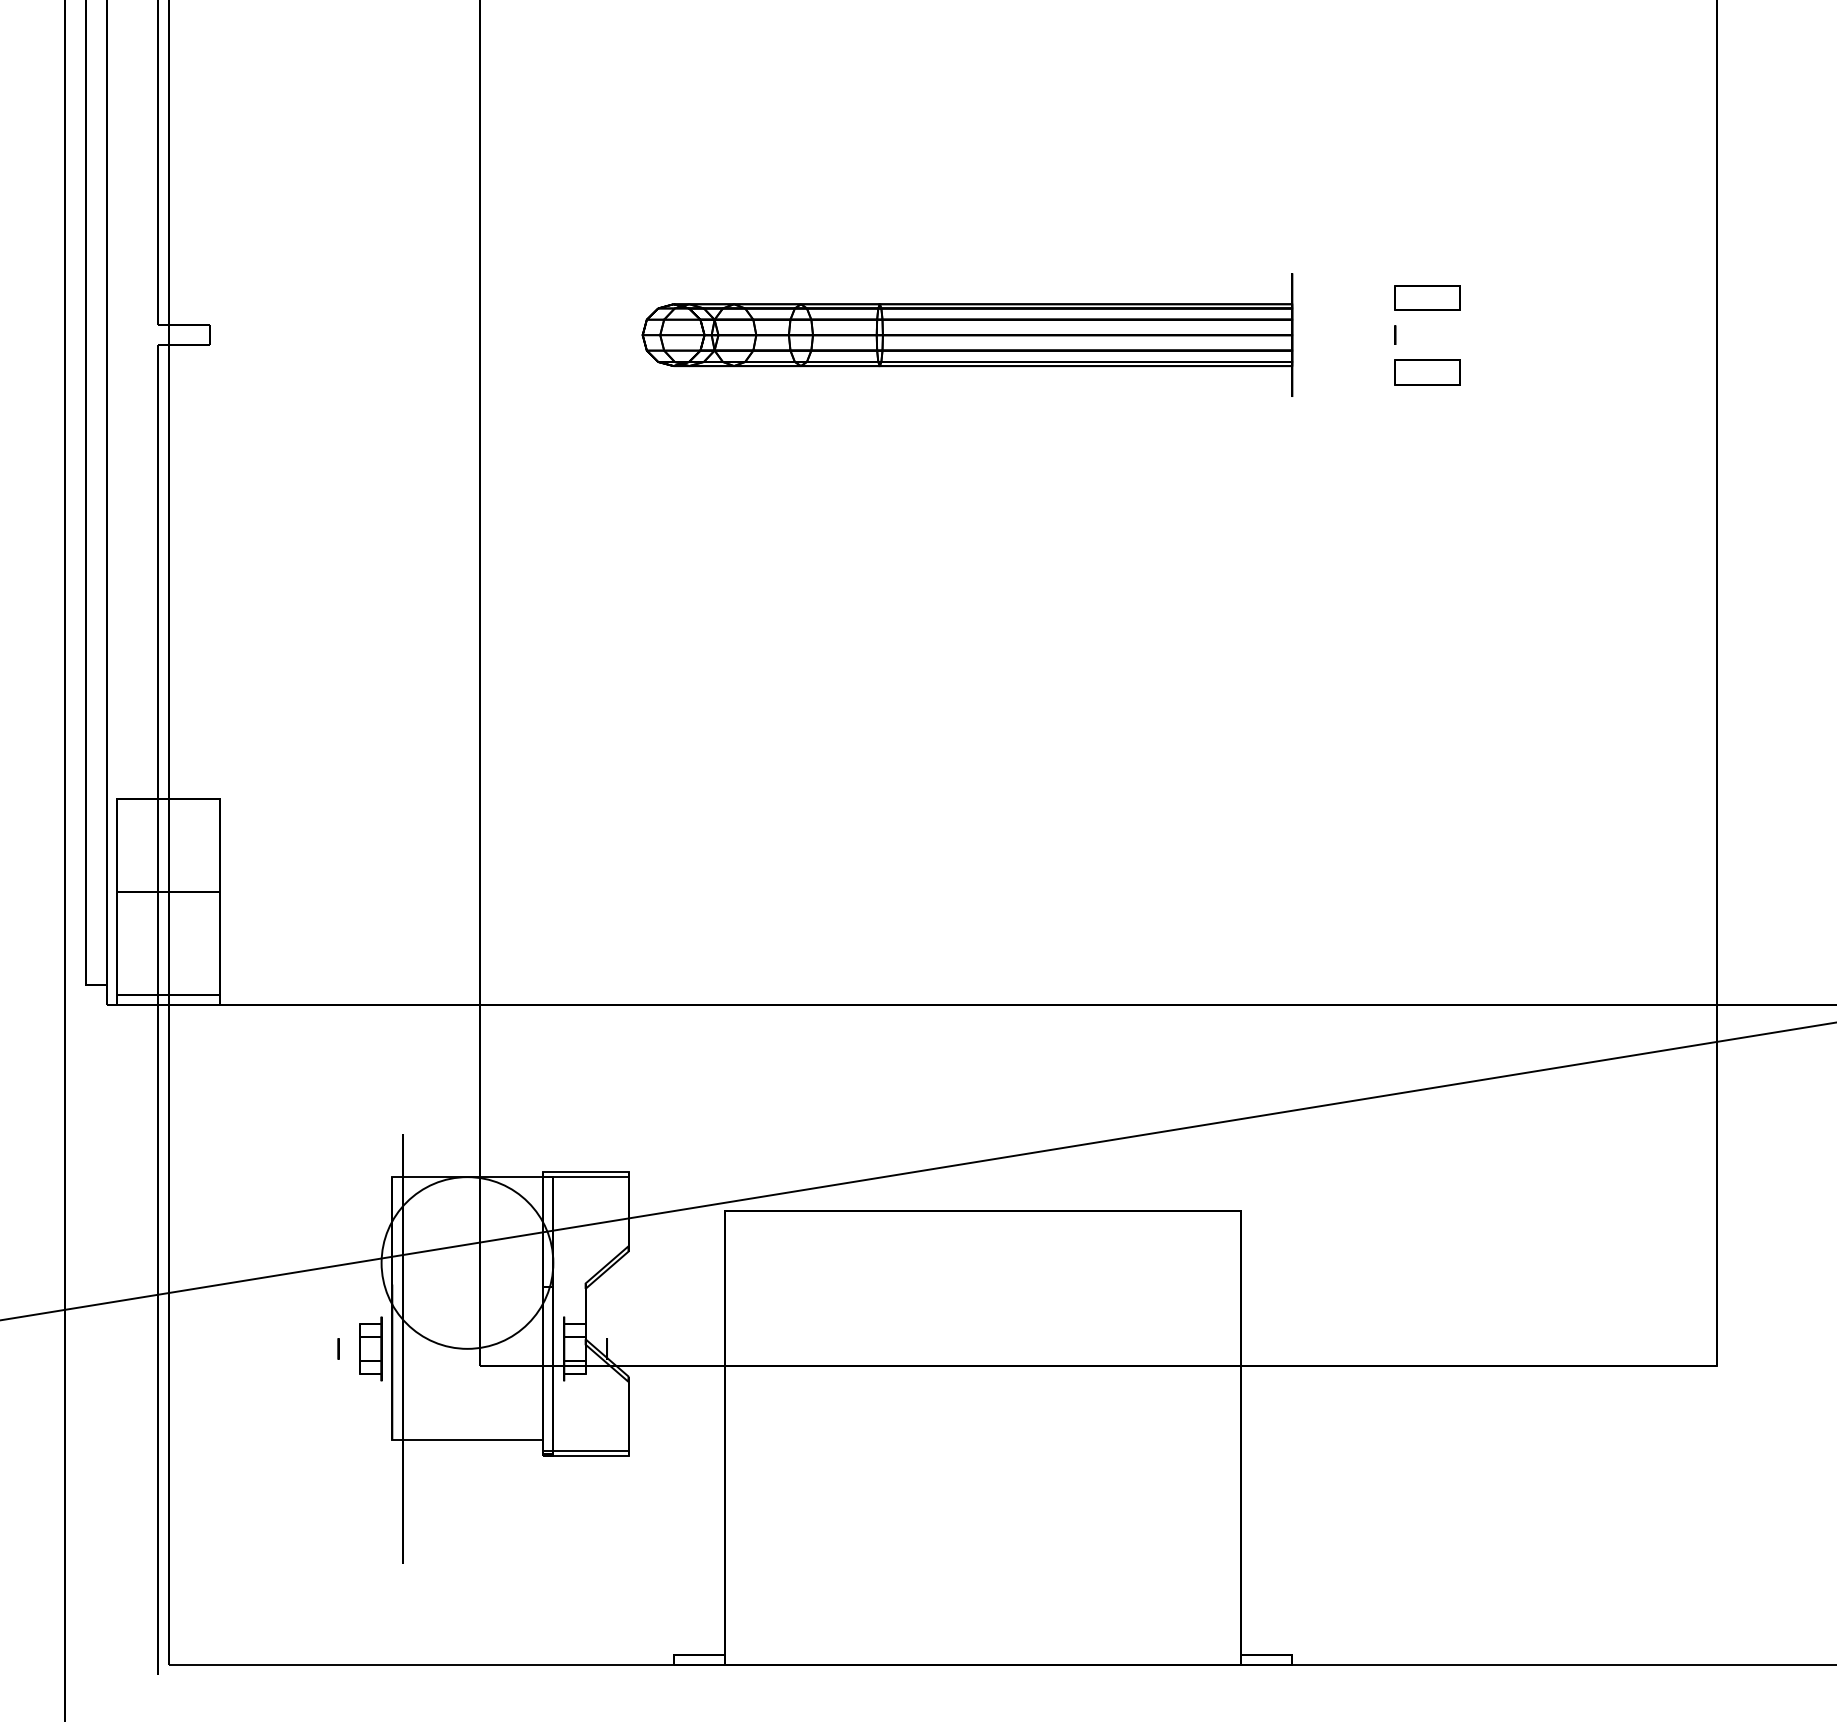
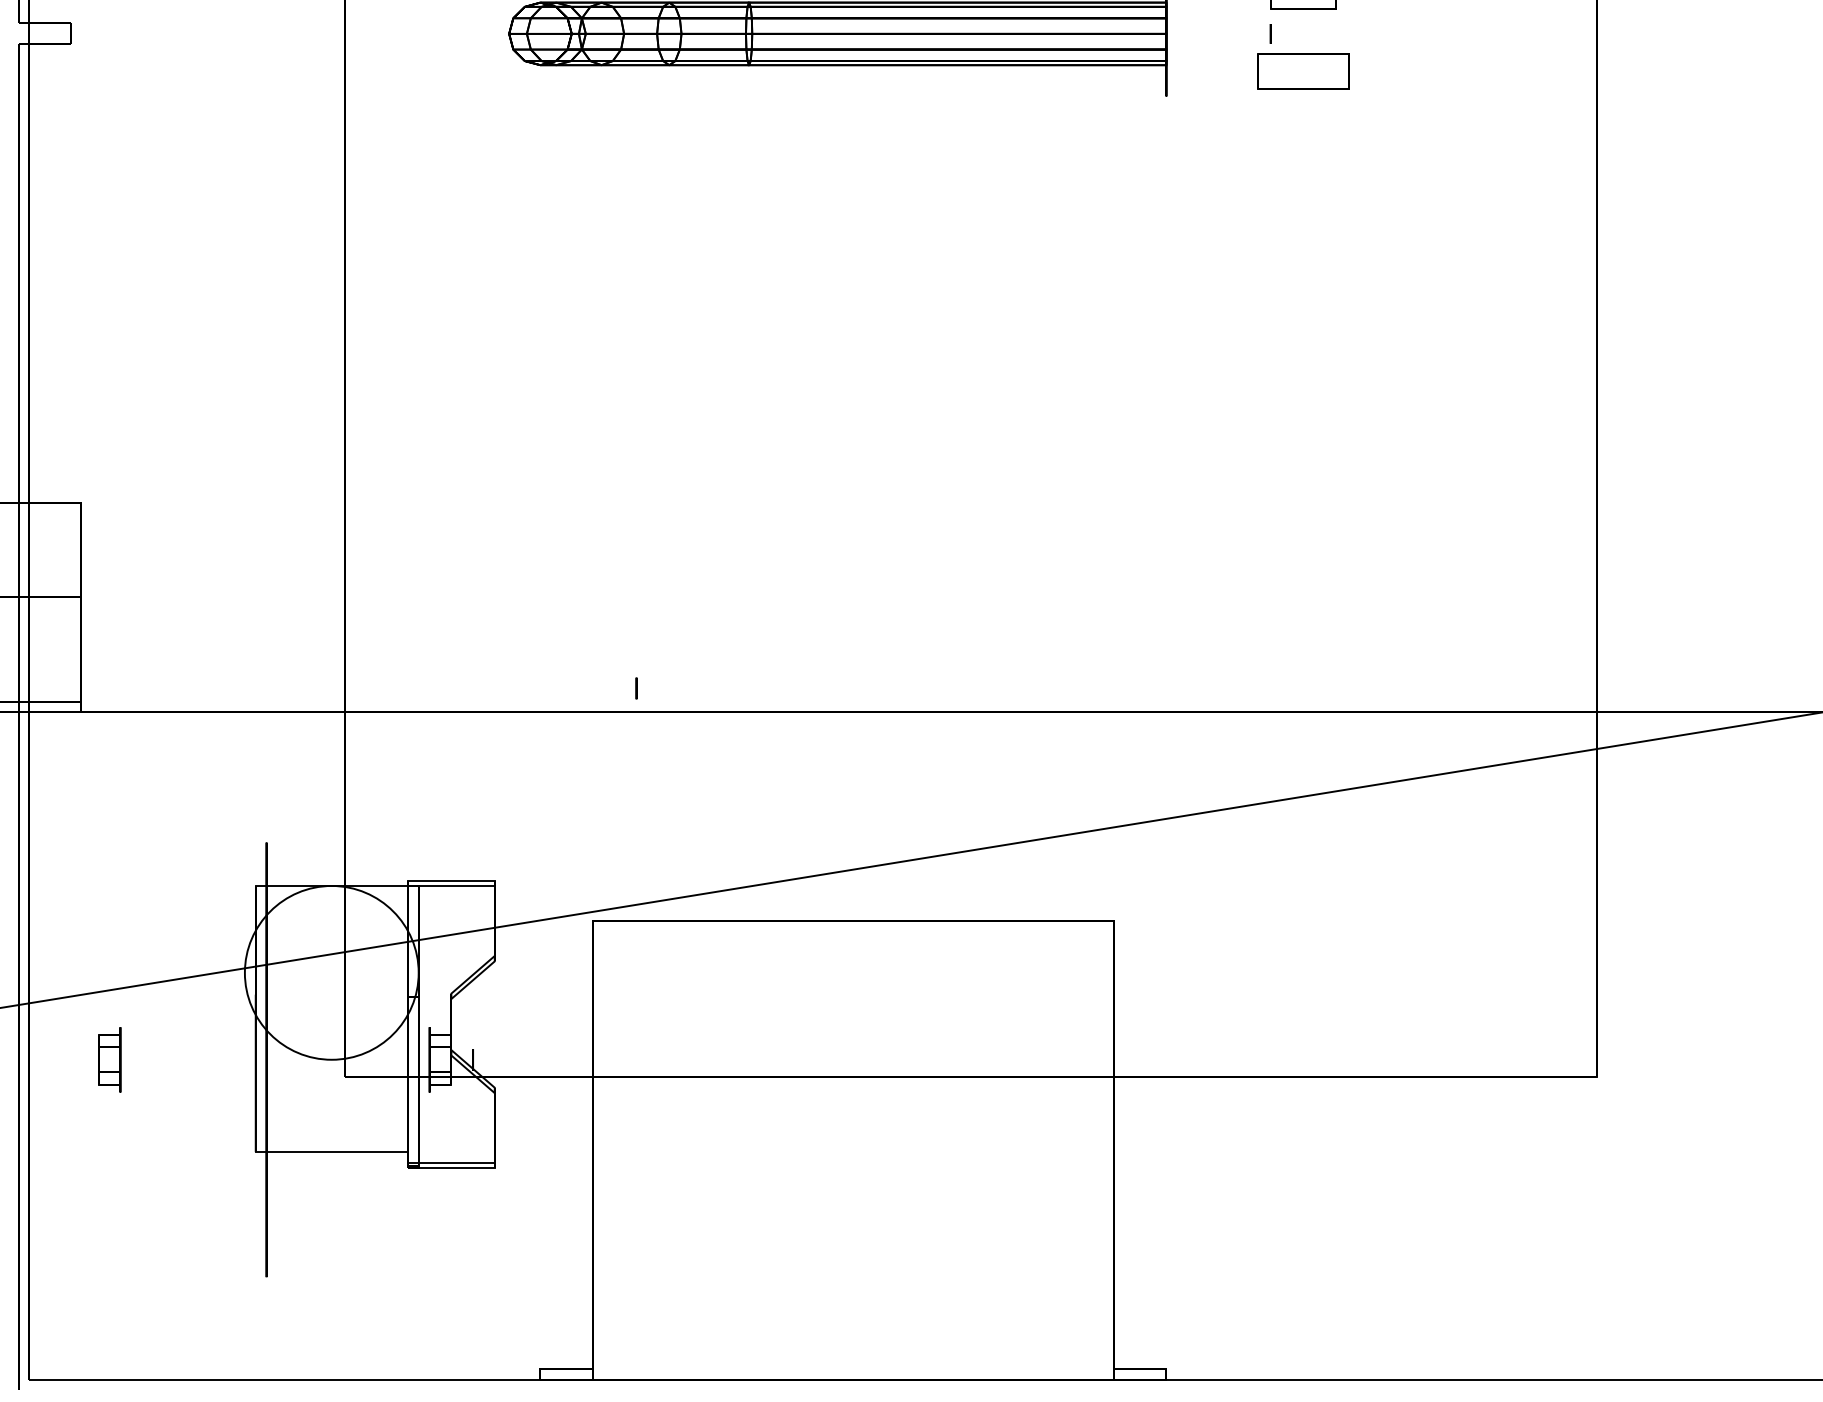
part: (1427, 372) -> (1303, 71), size x1.4
circle: (338, 1348) -> (636, 687), moved
part: (370, 1348) -> (109, 1059), moved

